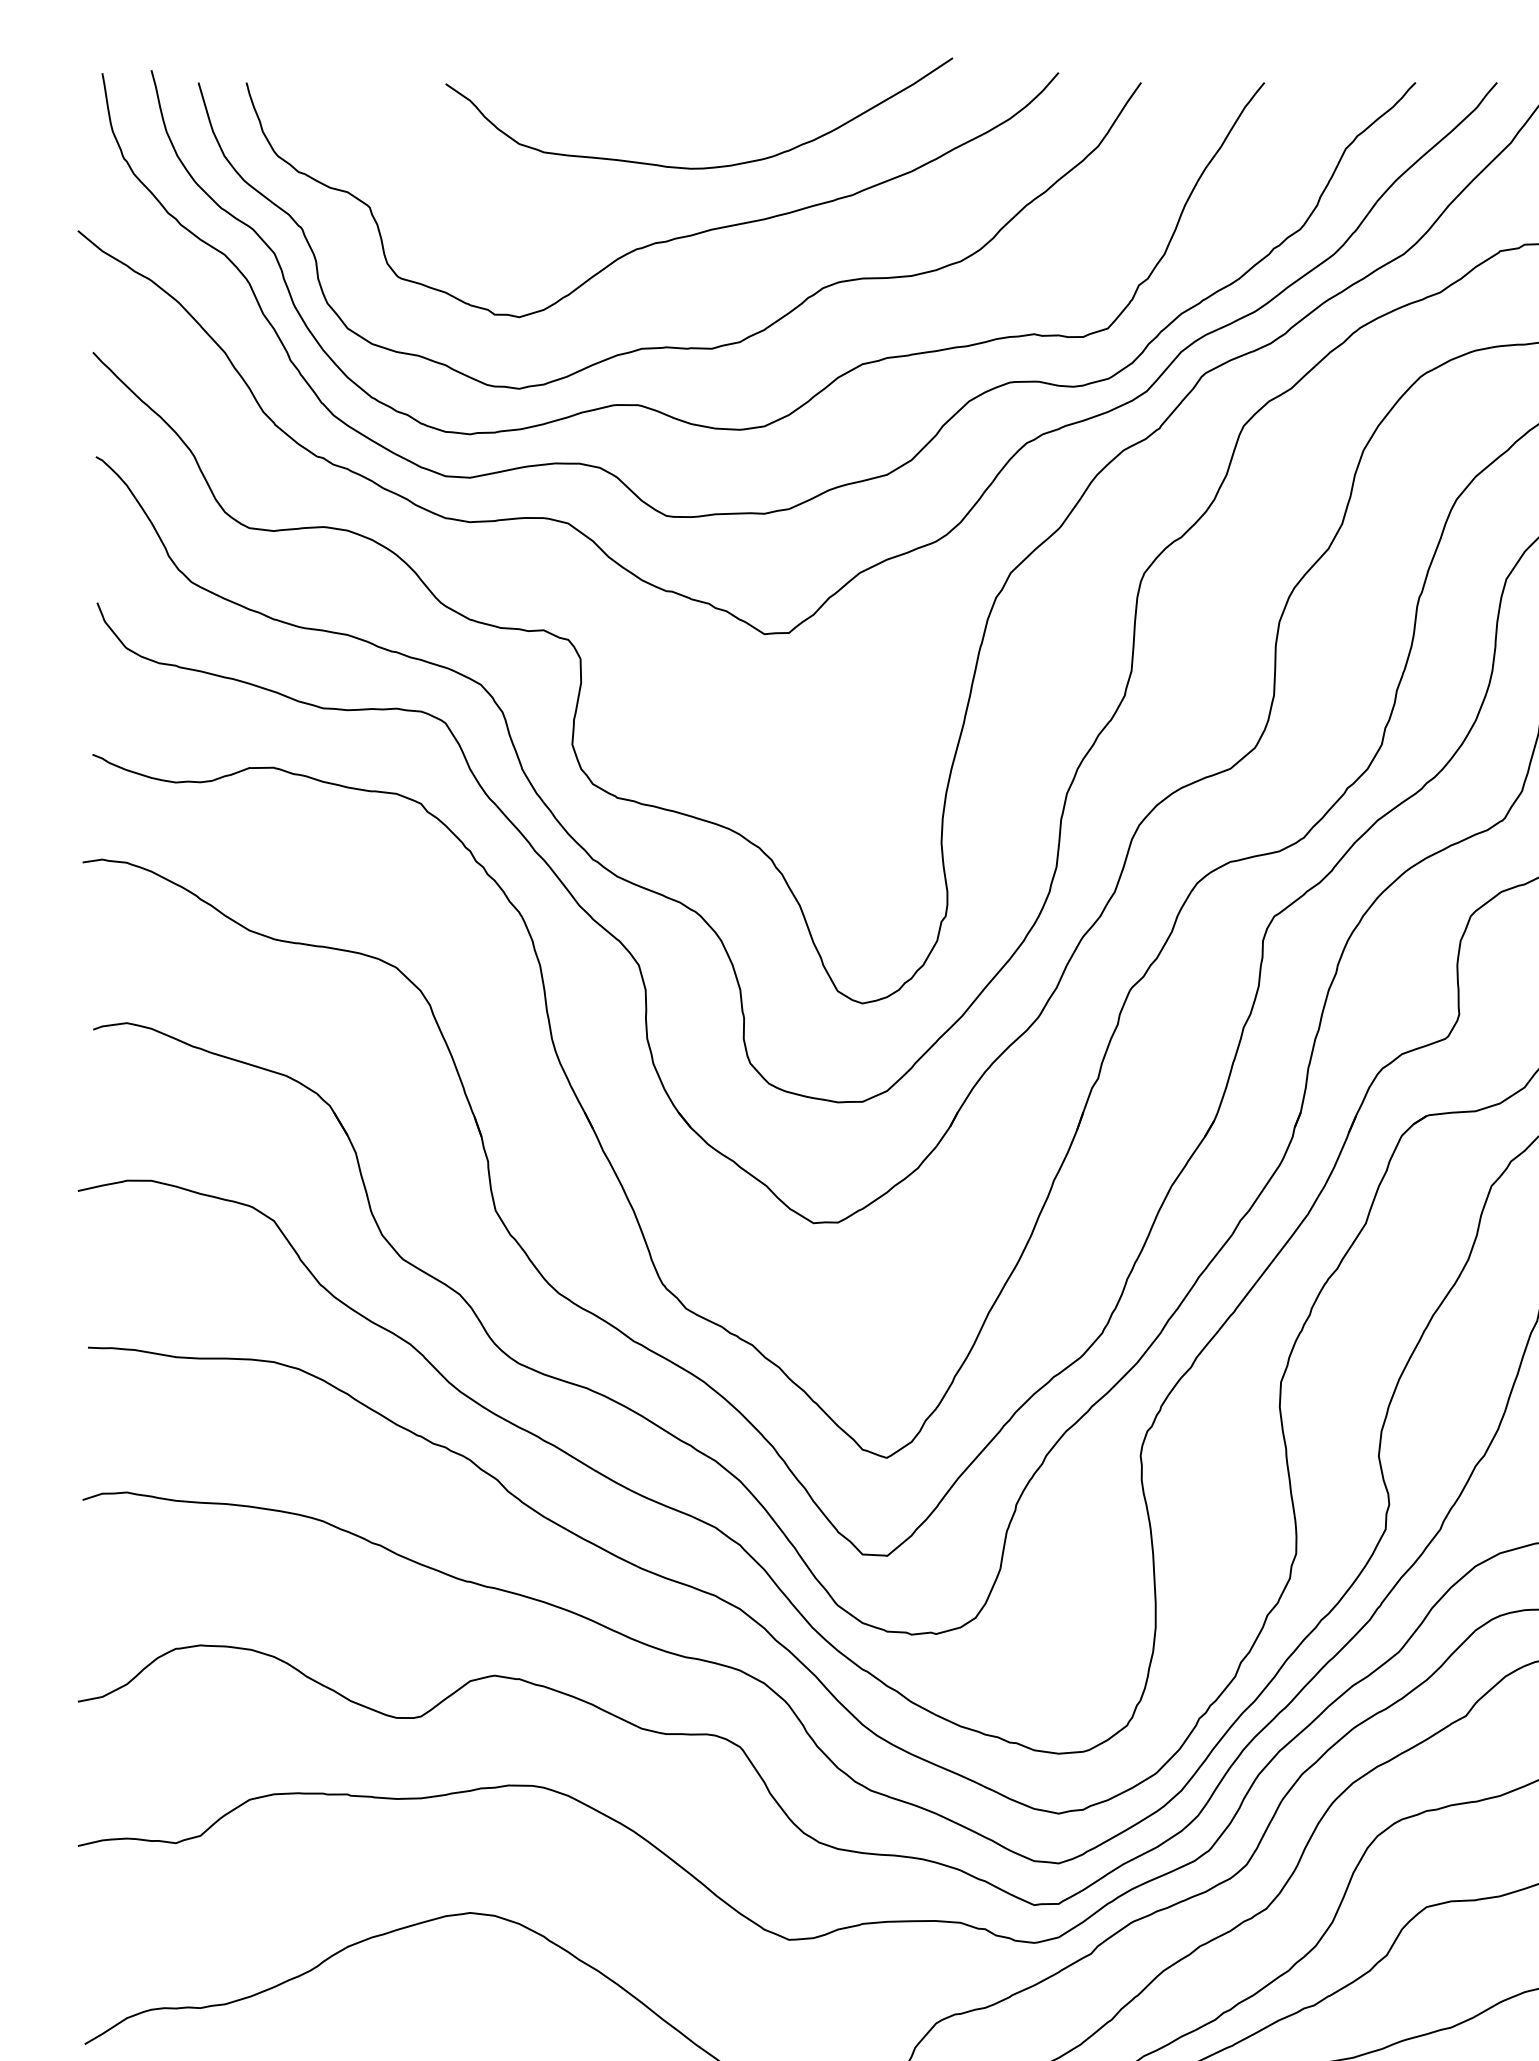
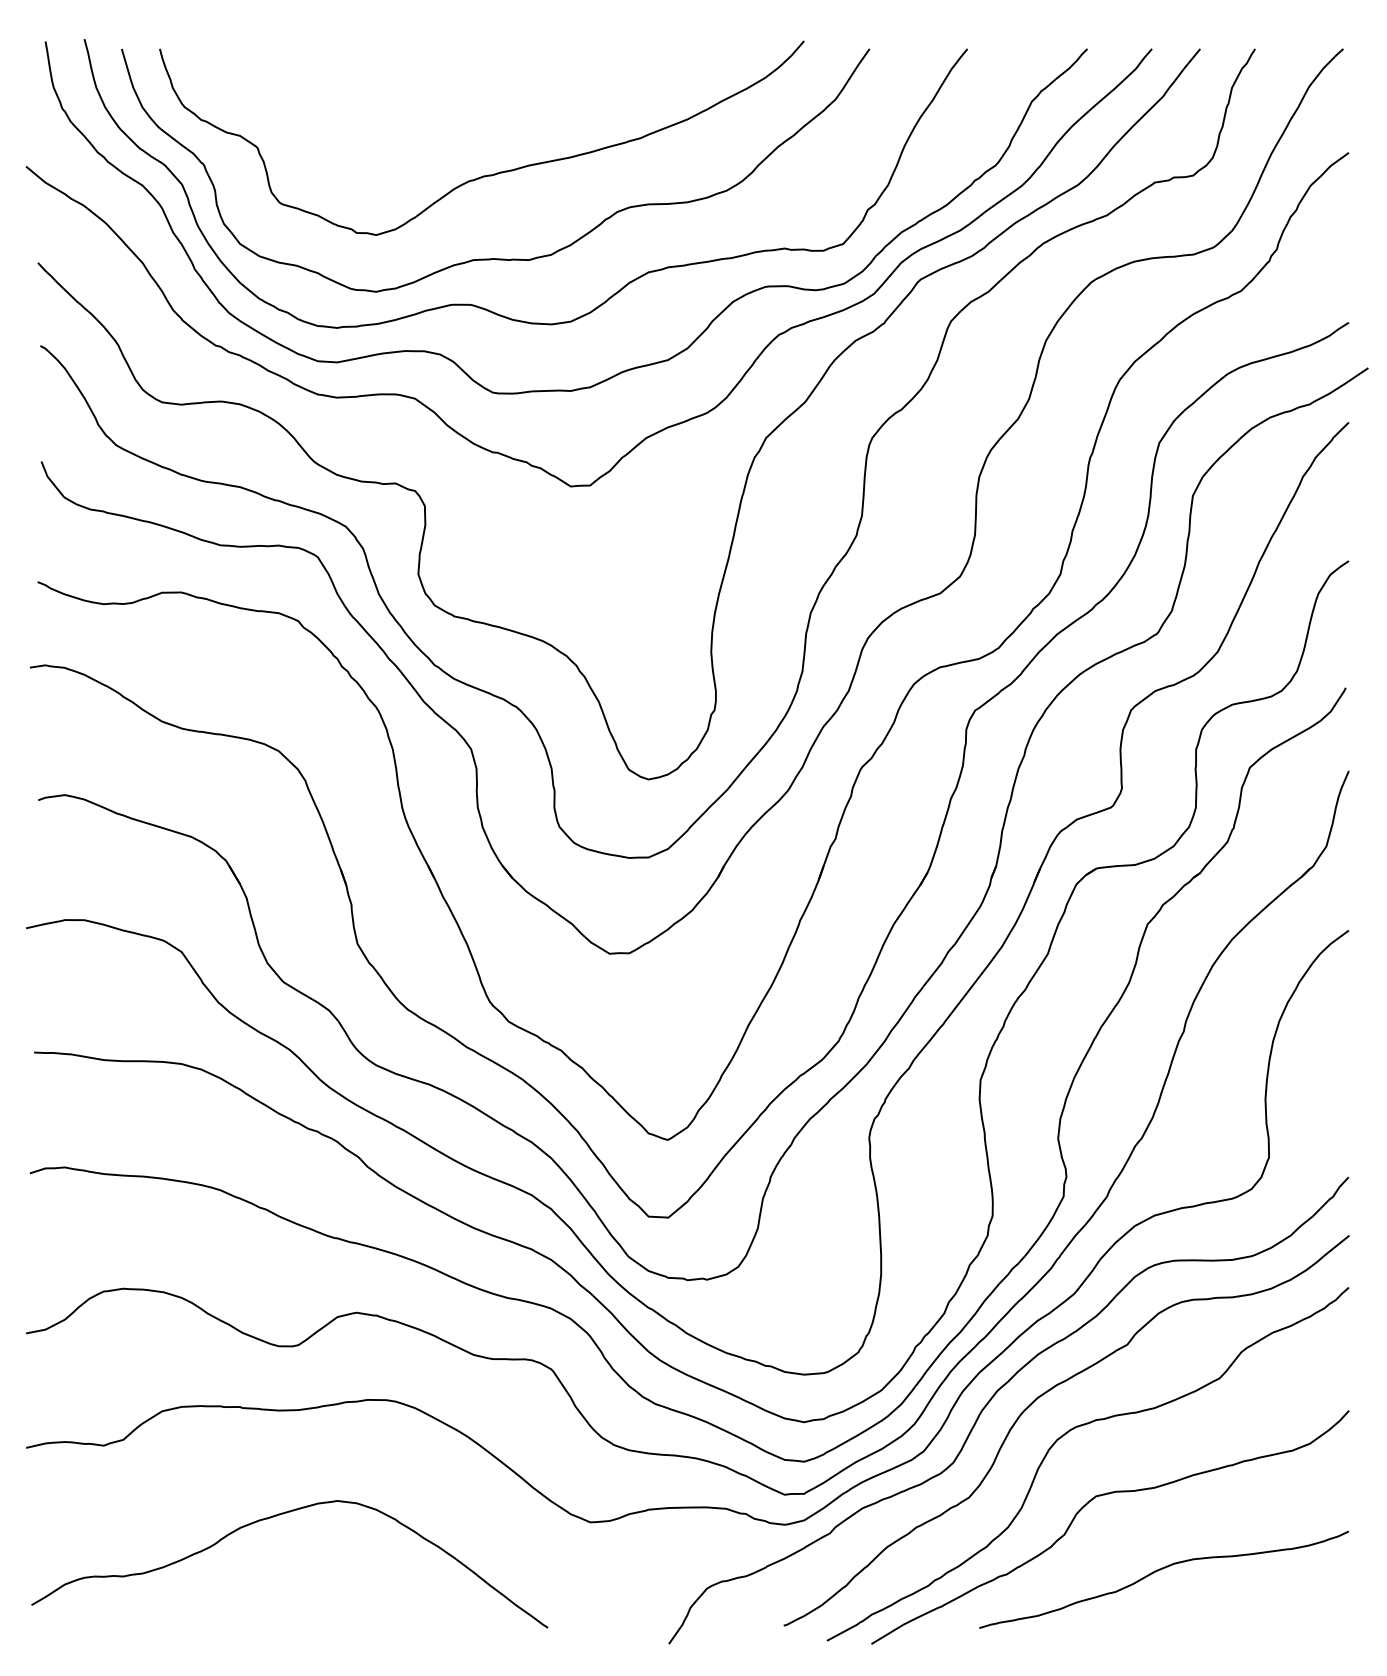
curve: (707, 166) -> (525, 115), removed

